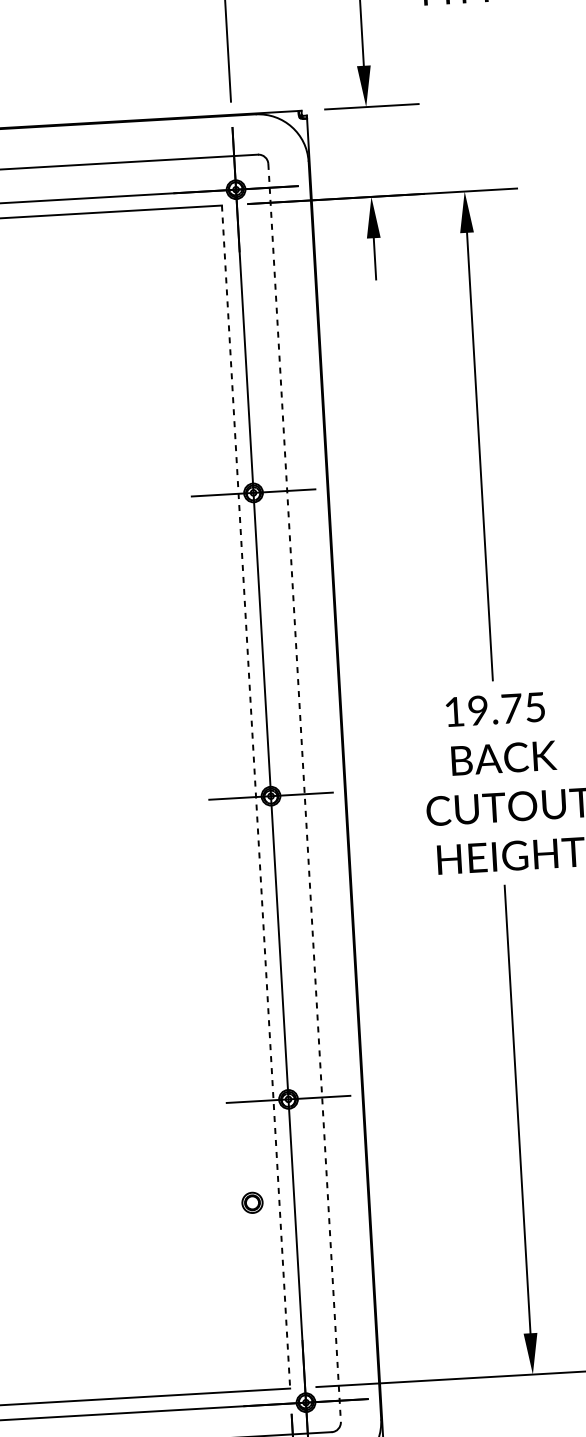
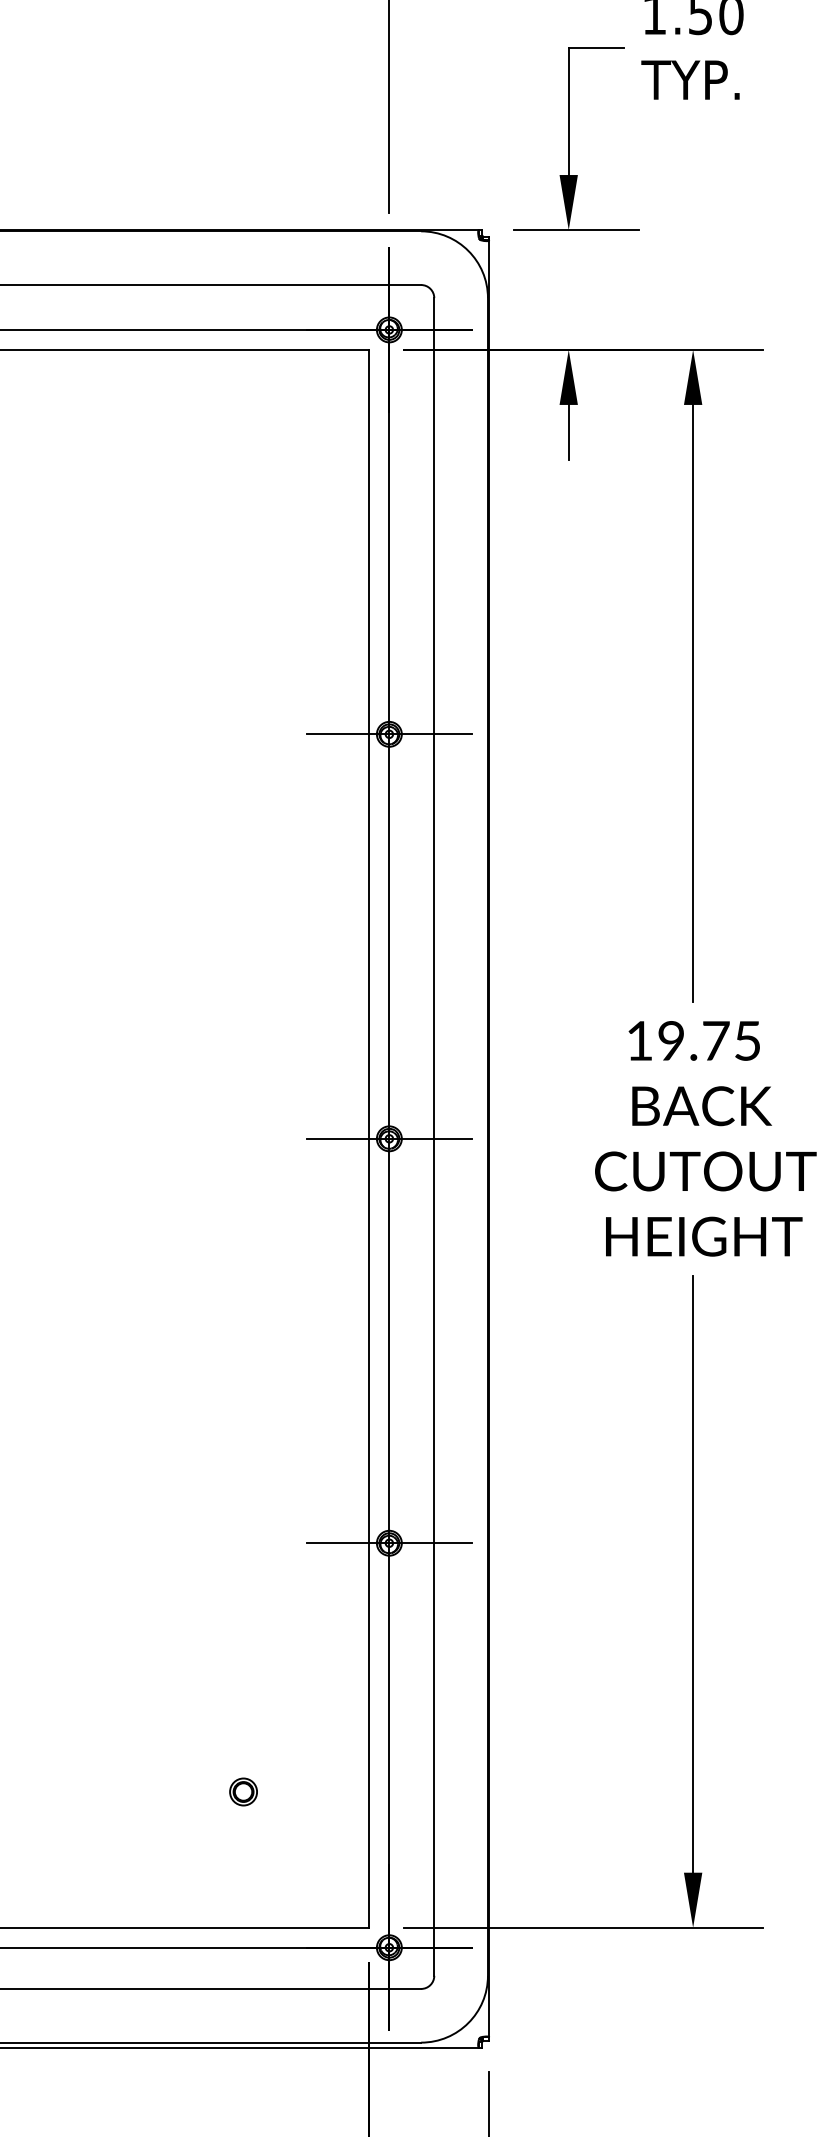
line: (304, 792) -> (434, 1136), dashed -> solid
line: (256, 796) -> (369, 1138), dashed -> solid
part: (252, 1202) -> (243, 1791), moved

